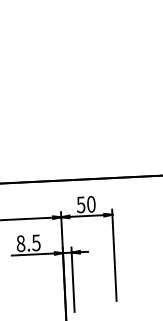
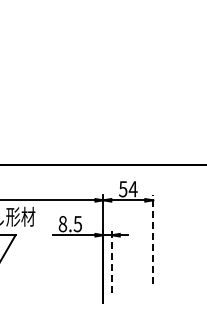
text: (90, 204) -> (132, 189), 50 -> 54
line: (114, 254) -> (153, 239), solid -> dashed
line: (72, 279) -> (111, 261), solid -> dashed

